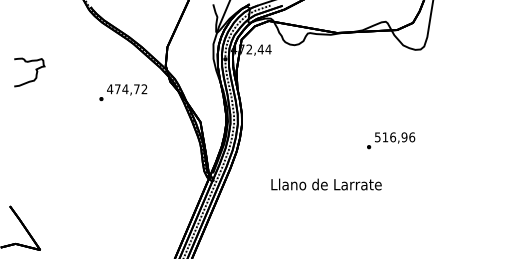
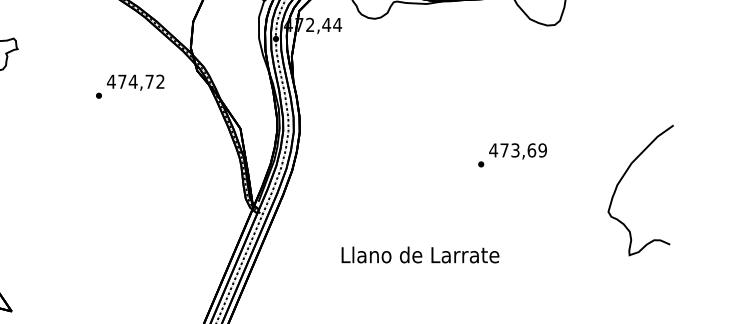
text: (394, 137) -> (517, 150), 516,96 -> 473,69
curve: (468, 157) -> (623, 179), added
text: (326, 184) -> (420, 254), moved

